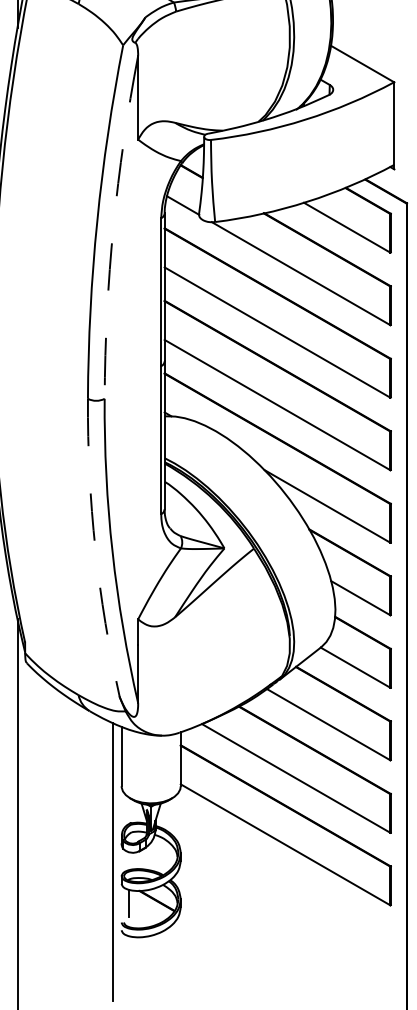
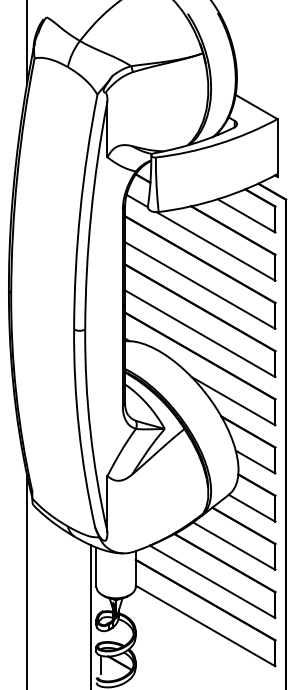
arc: (114, 227) -> (91, 215), dashed -> solid
arc: (96, 549) -> (79, 429), dashed -> solid

